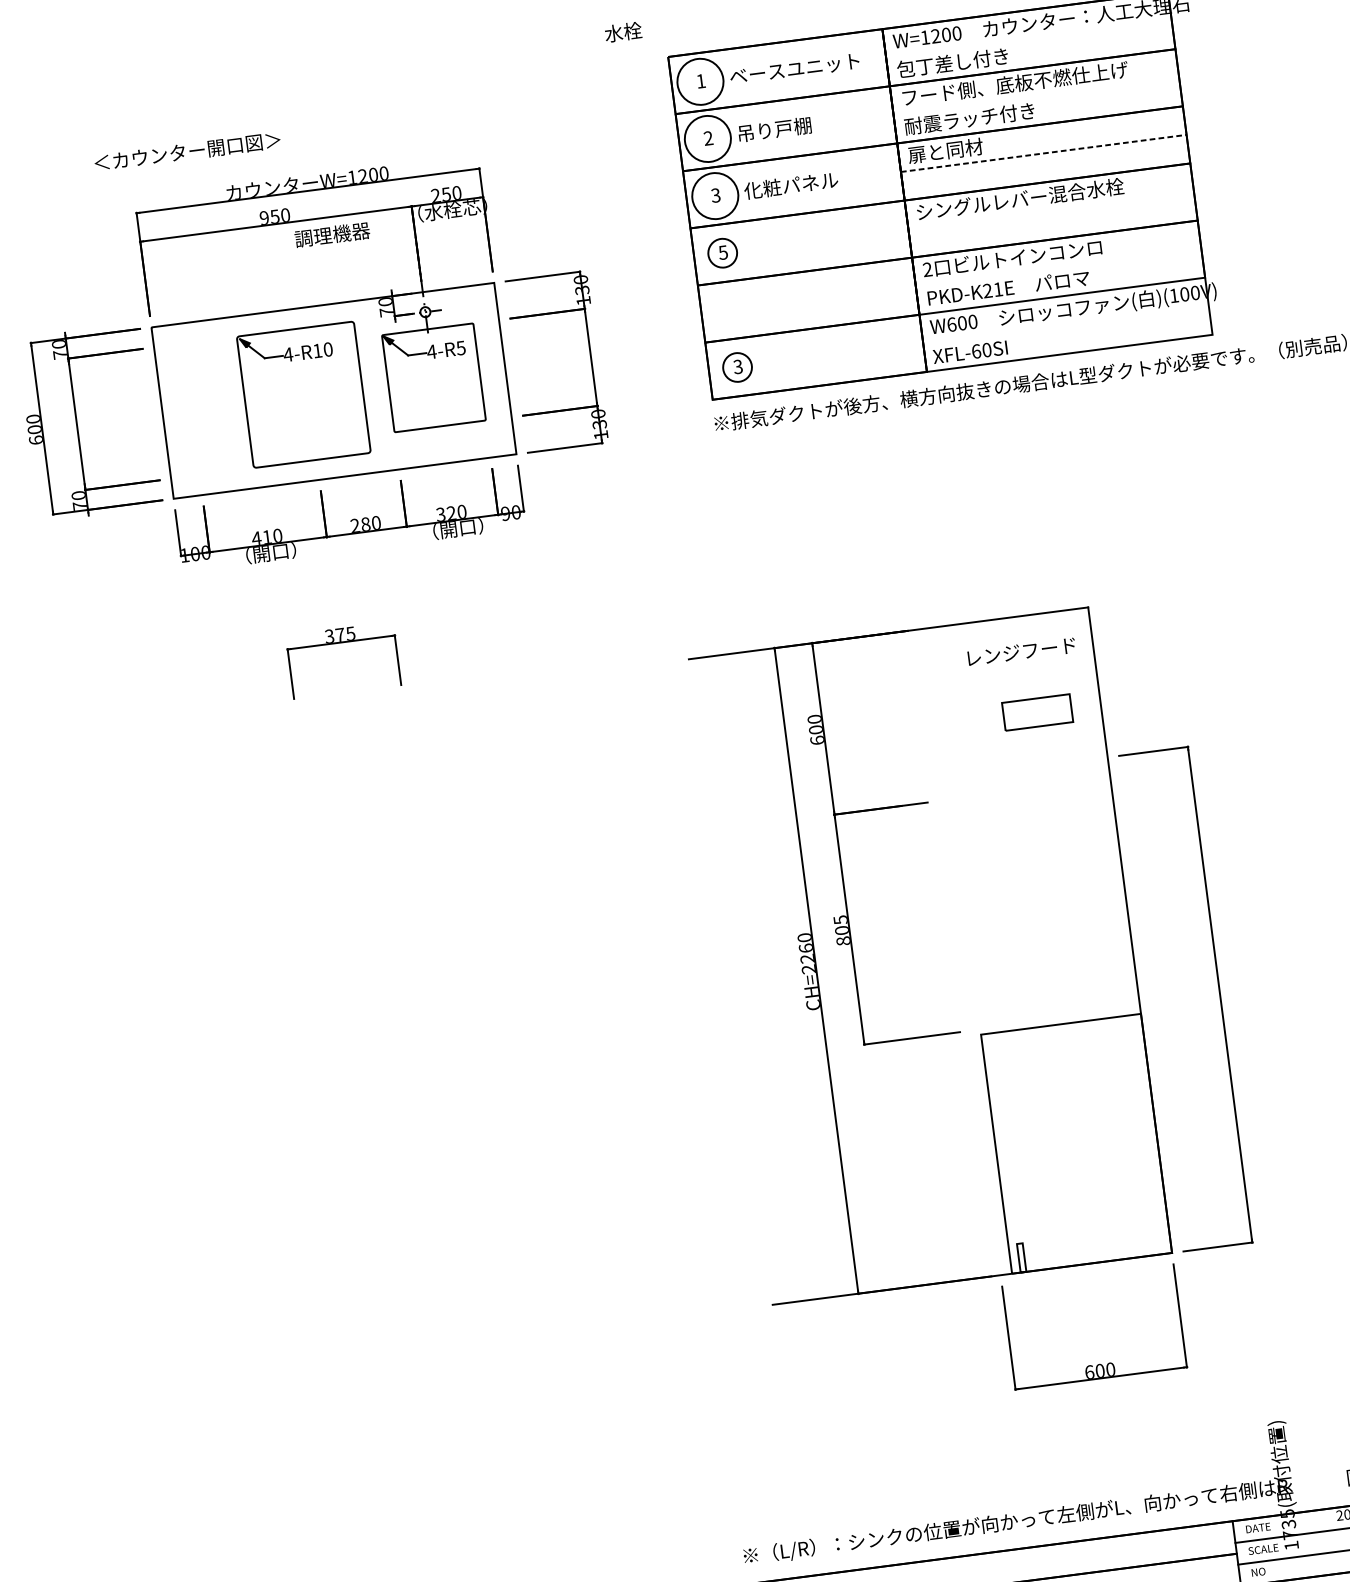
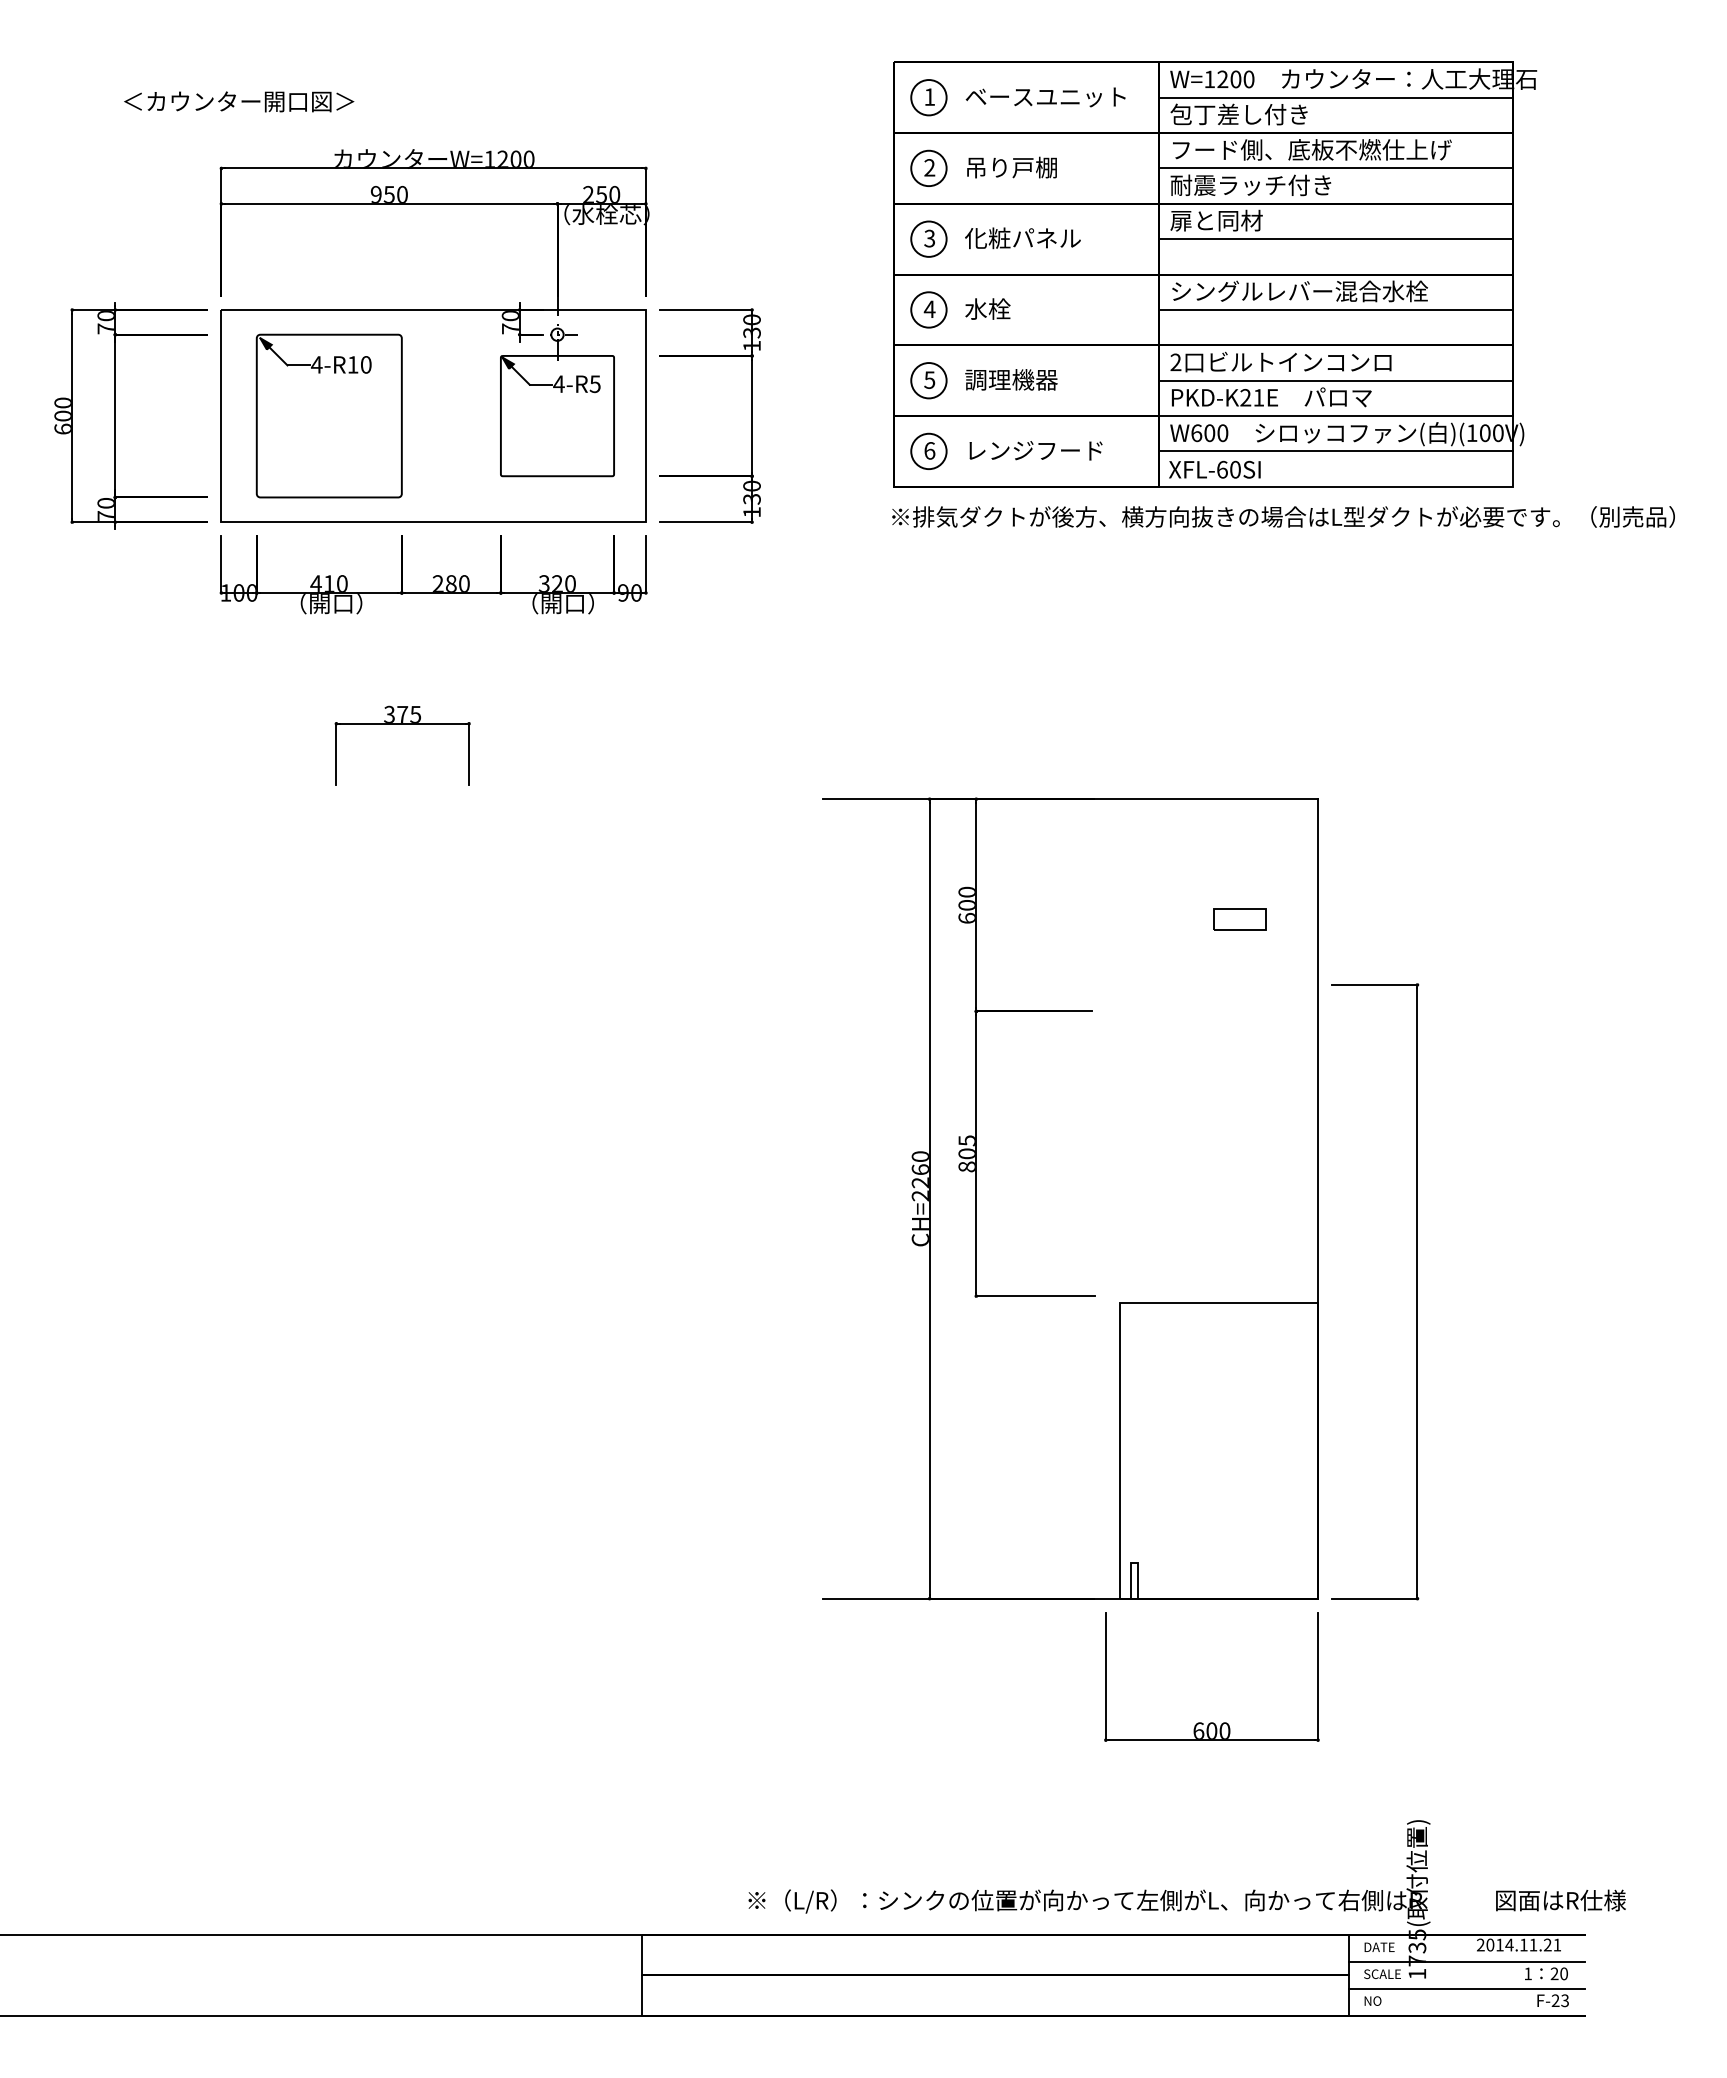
text: (623, 31) -> (987, 308), moved
line: (1028, 39) -> (1335, 97), added
circle: (700, 81) -> (928, 97), size x0.62
line: (1036, 96) -> (1335, 168), added
circle: (707, 139) -> (928, 168), size x0.62
text: (187, 151) -> (239, 101), moved
line: (1043, 153) -> (1335, 239), dashed -> solid
circle: (714, 195) -> (928, 238), size x0.62
line: (1050, 210) -> (1335, 309), added
text: (332, 234) -> (1011, 379), moved
text: (723, 252) -> (929, 309), 5 -> 4
line: (1058, 267) -> (1335, 380), added
part: (729, 310) -> (928, 380), added
line: (1065, 324) -> (1335, 451), added
text: (737, 366) -> (929, 450), 3 -> 6
part: (303, 394) -> (328, 415), moved
text: (1021, 651) -> (1035, 450), moved
part: (1037, 712) -> (1239, 919), size x0.62

